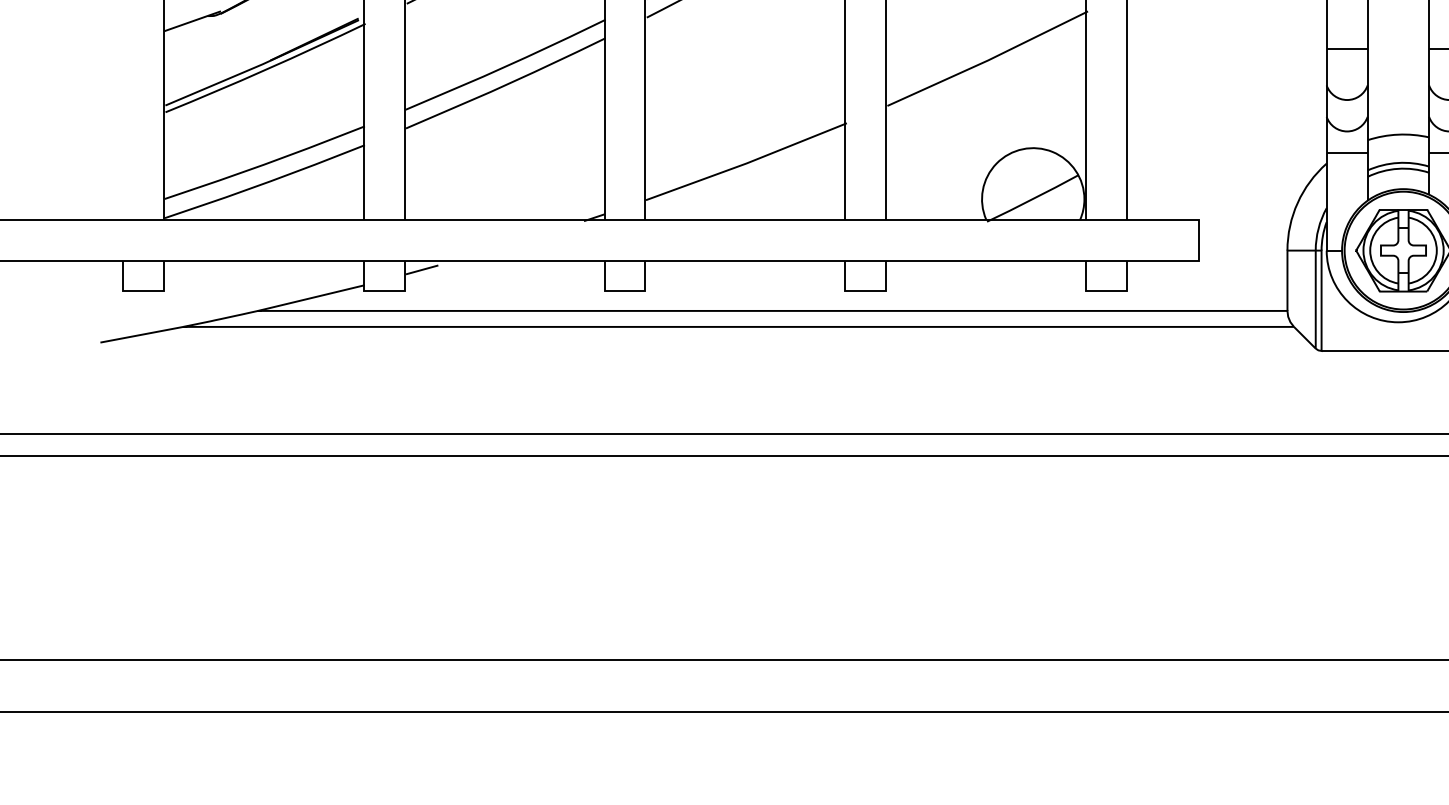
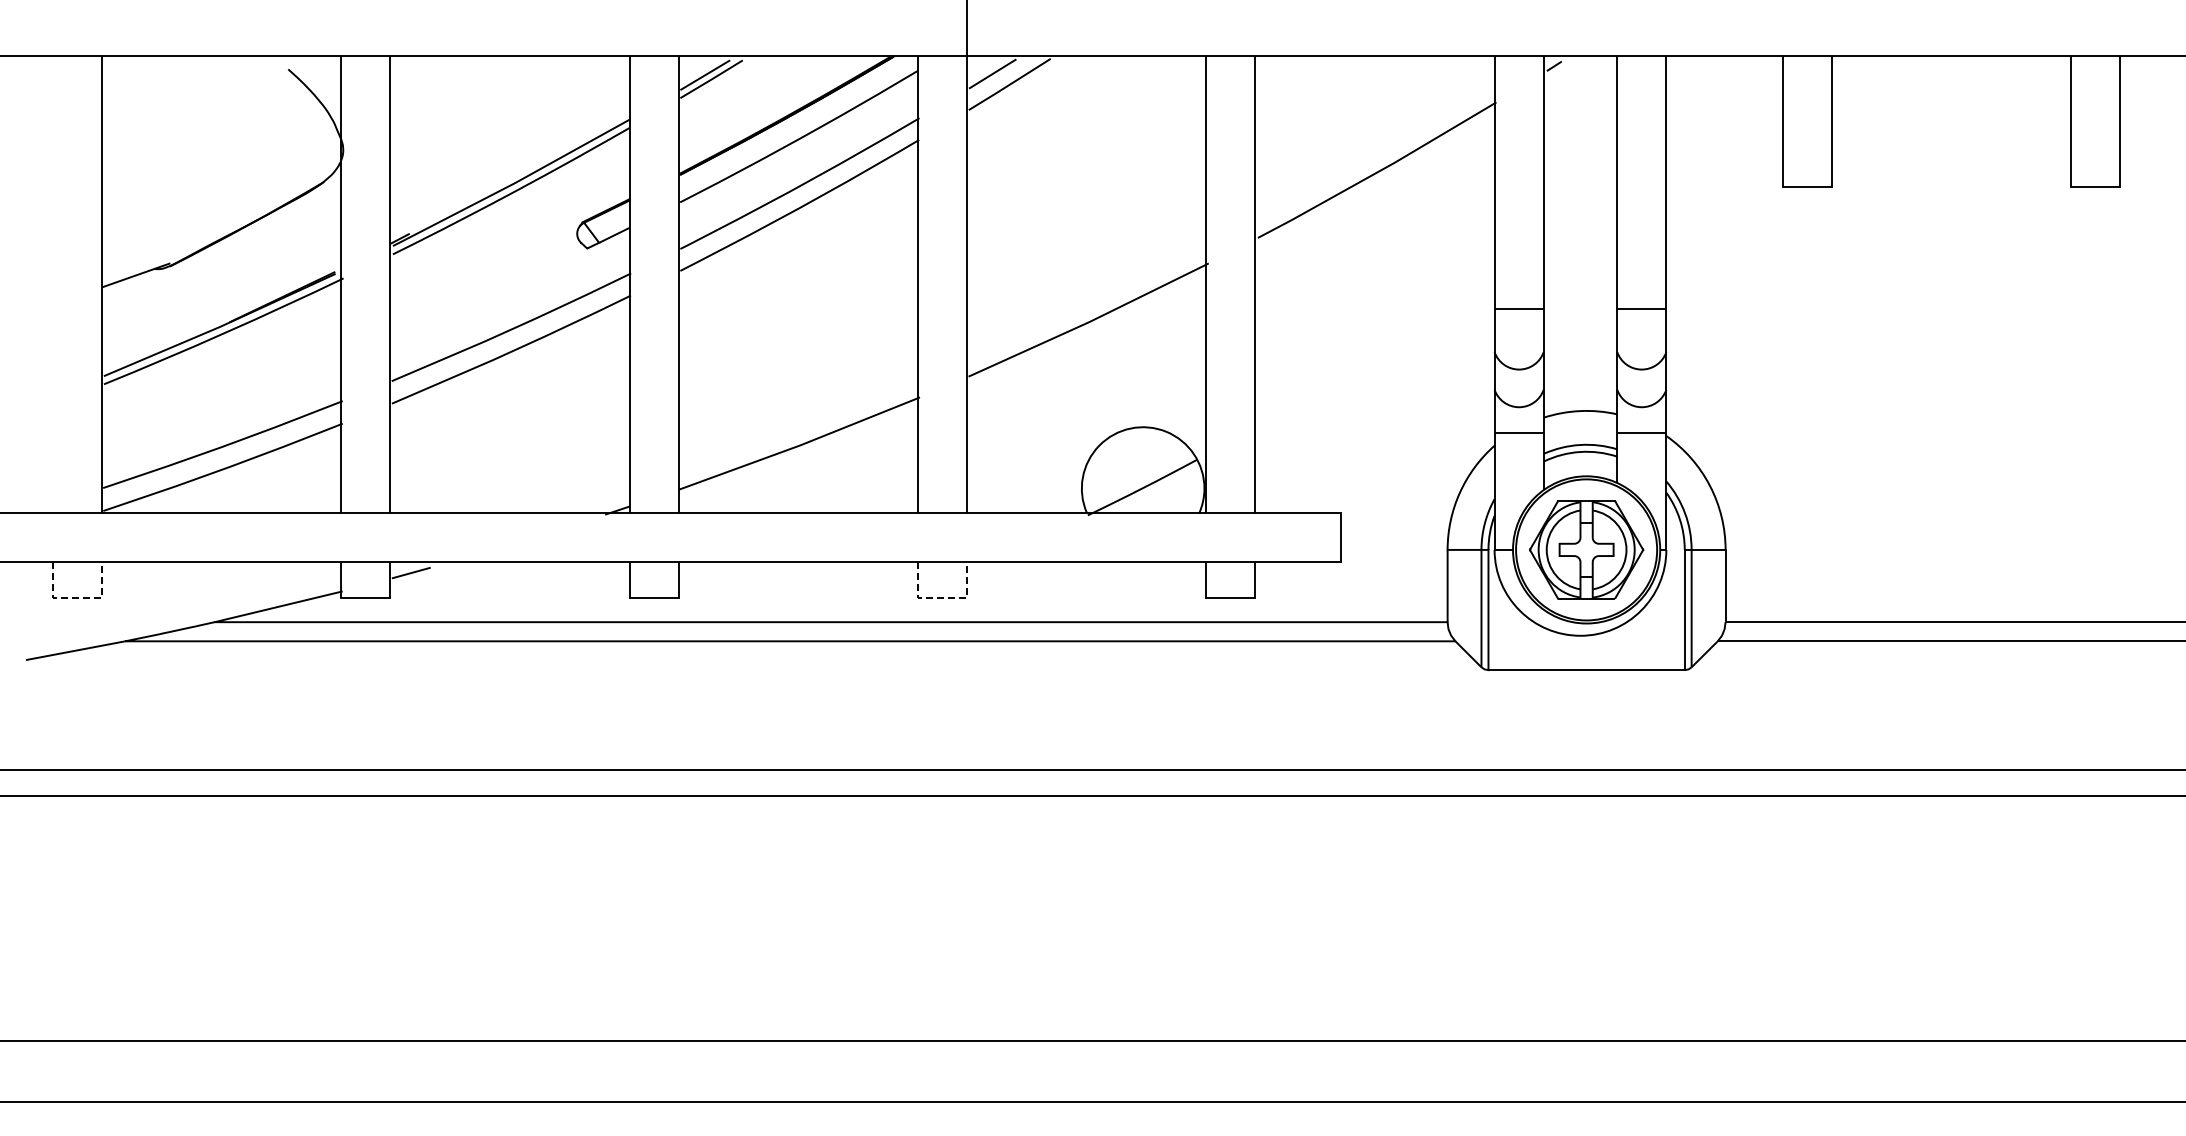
line: (143, 290) -> (77, 597), solid -> dashed
line: (865, 290) -> (942, 597), solid -> dashed

